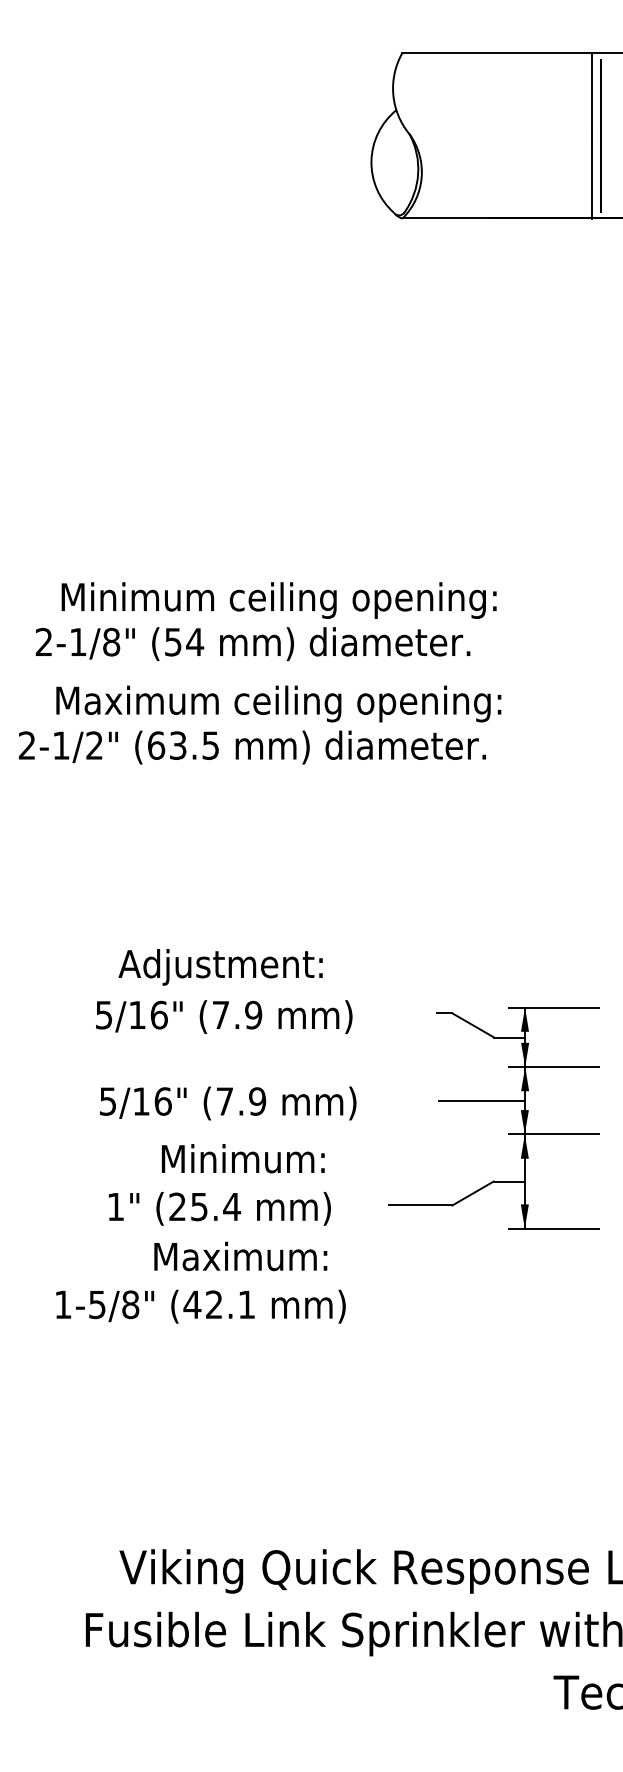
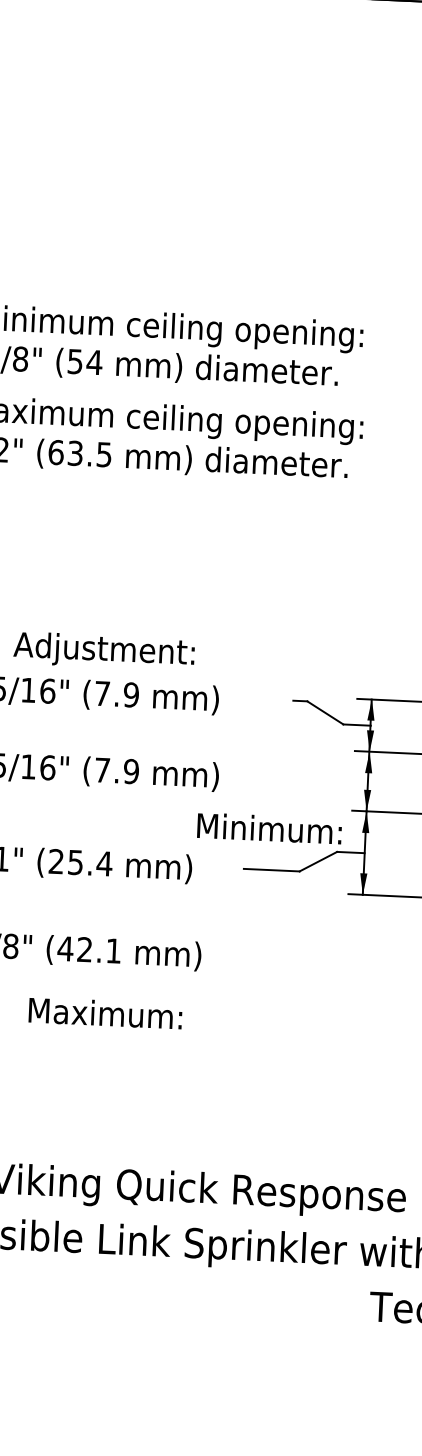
line: (481, 1101) -> (329, 780), removed
text: (243, 1158) -> (269, 828), moved
text: (240, 1256) -> (105, 1013), moved

